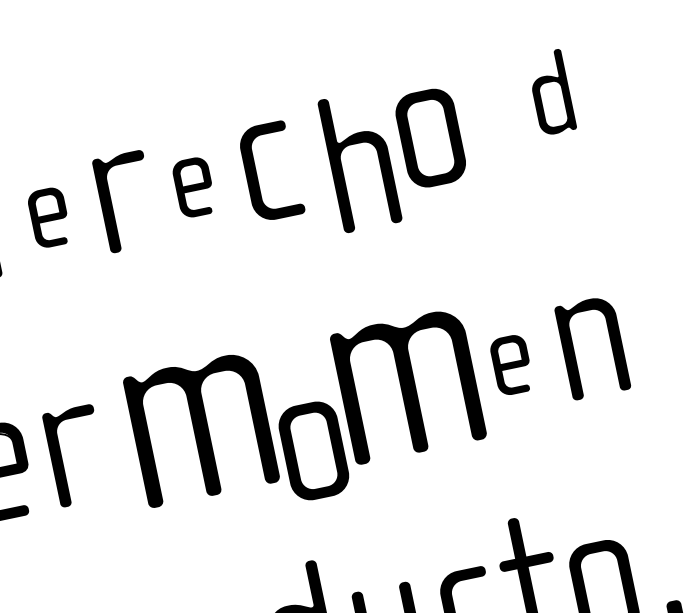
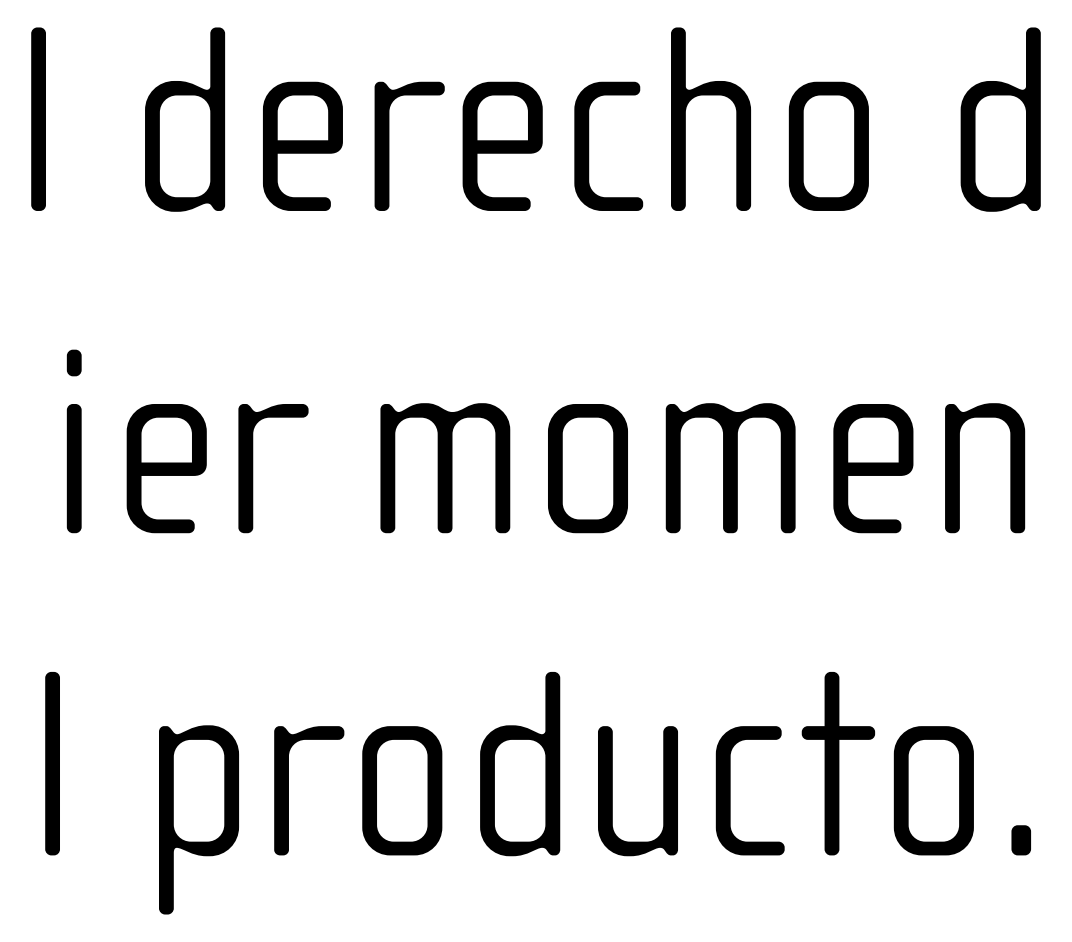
part: (551, 92) -> (1000, 119), size x1.67
part: (356, 144) -> (710, 95), moved
part: (194, 186) -> (502, 145), size x1.67
part: (49, 217) -> (302, 145), size x1.67
part: (511, 364) -> (873, 468), size x1.67
part: (408, 386) -> (730, 468), size x0.71
part: (201, 429) -> (445, 468), size x0.71
part: (313, 450) -> (587, 468), moved

